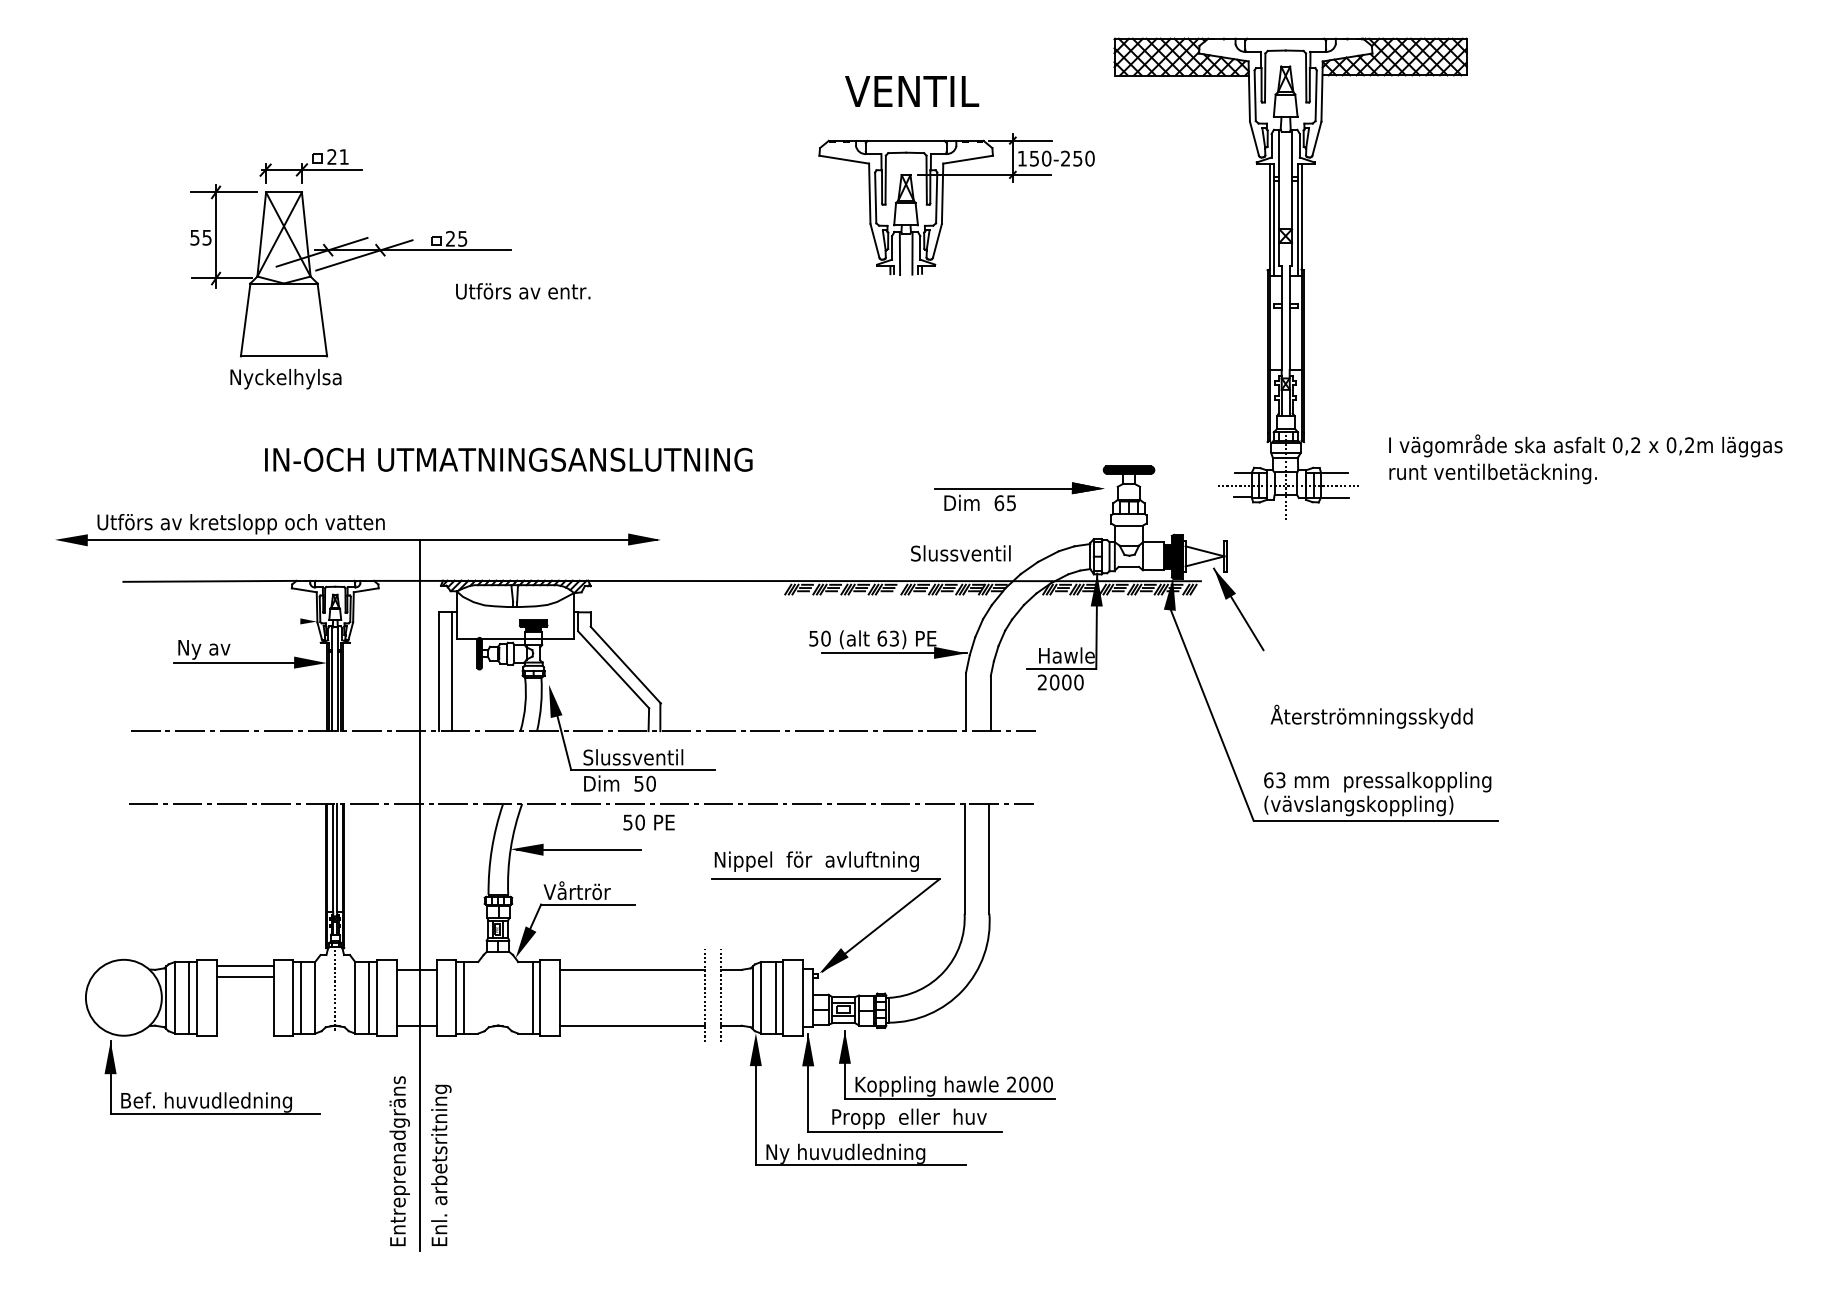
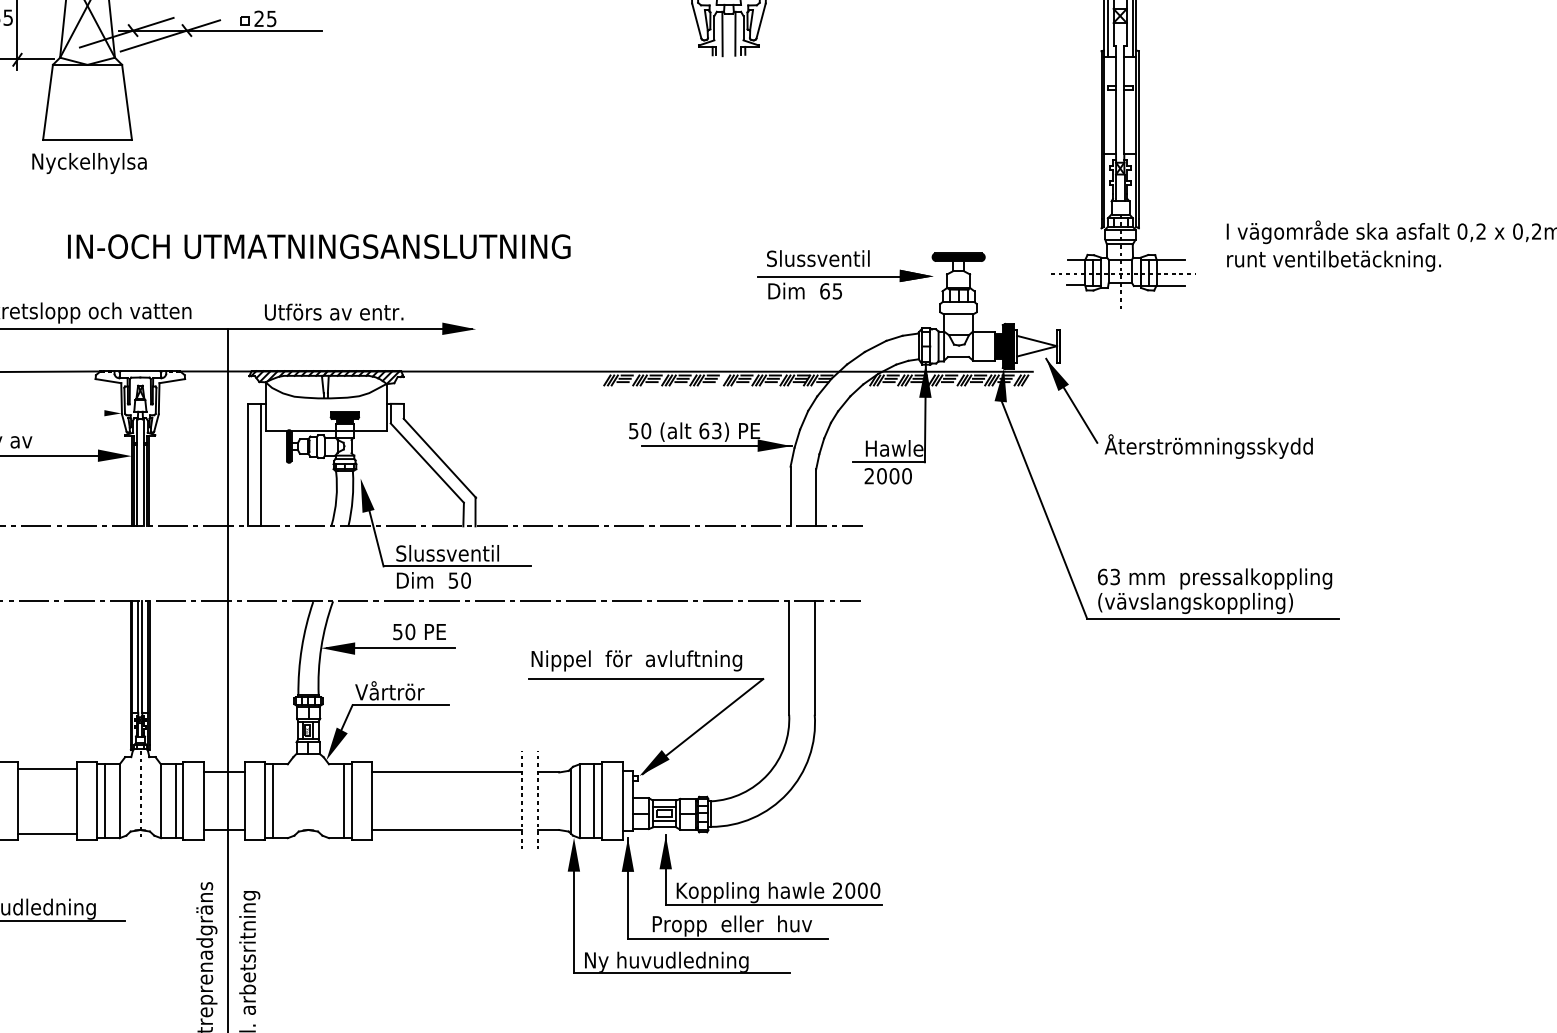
text: (523, 291) -> (334, 312), moved
text: (960, 553) -> (817, 258), moved
text: (1371, 716) -> (1208, 446), moved
text: (648, 822) -> (418, 631), moved
line: (244, 977) -> (46, 833), moved

